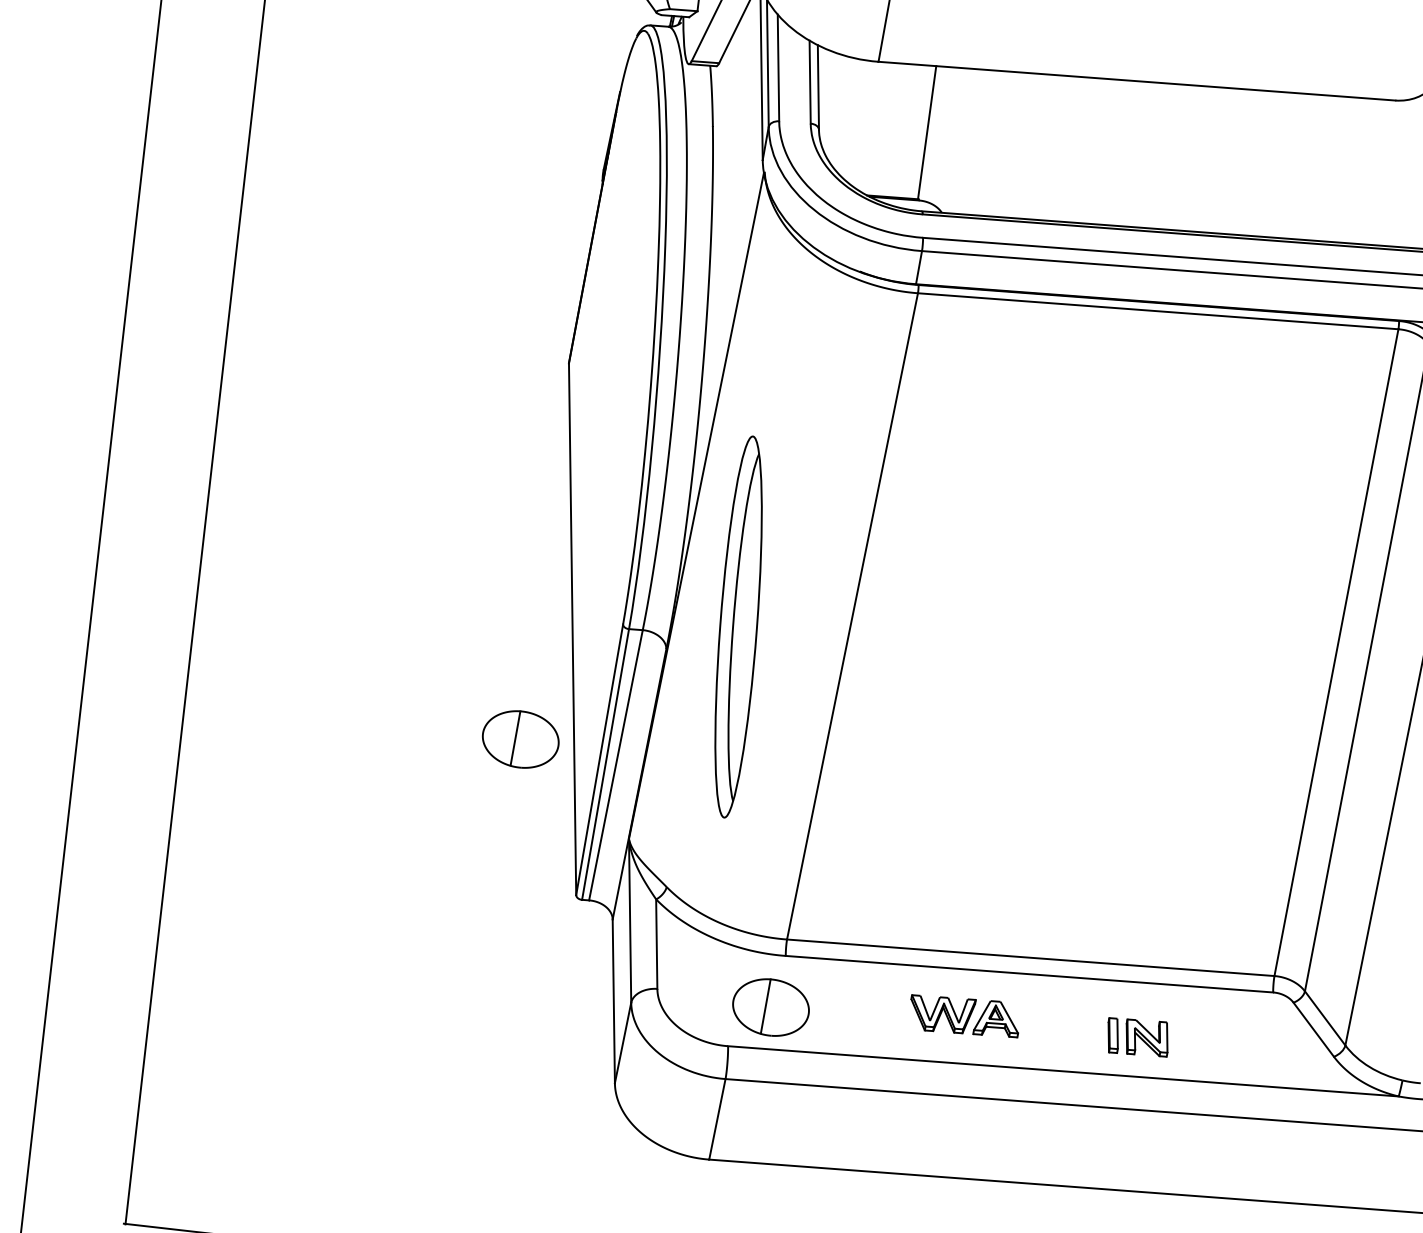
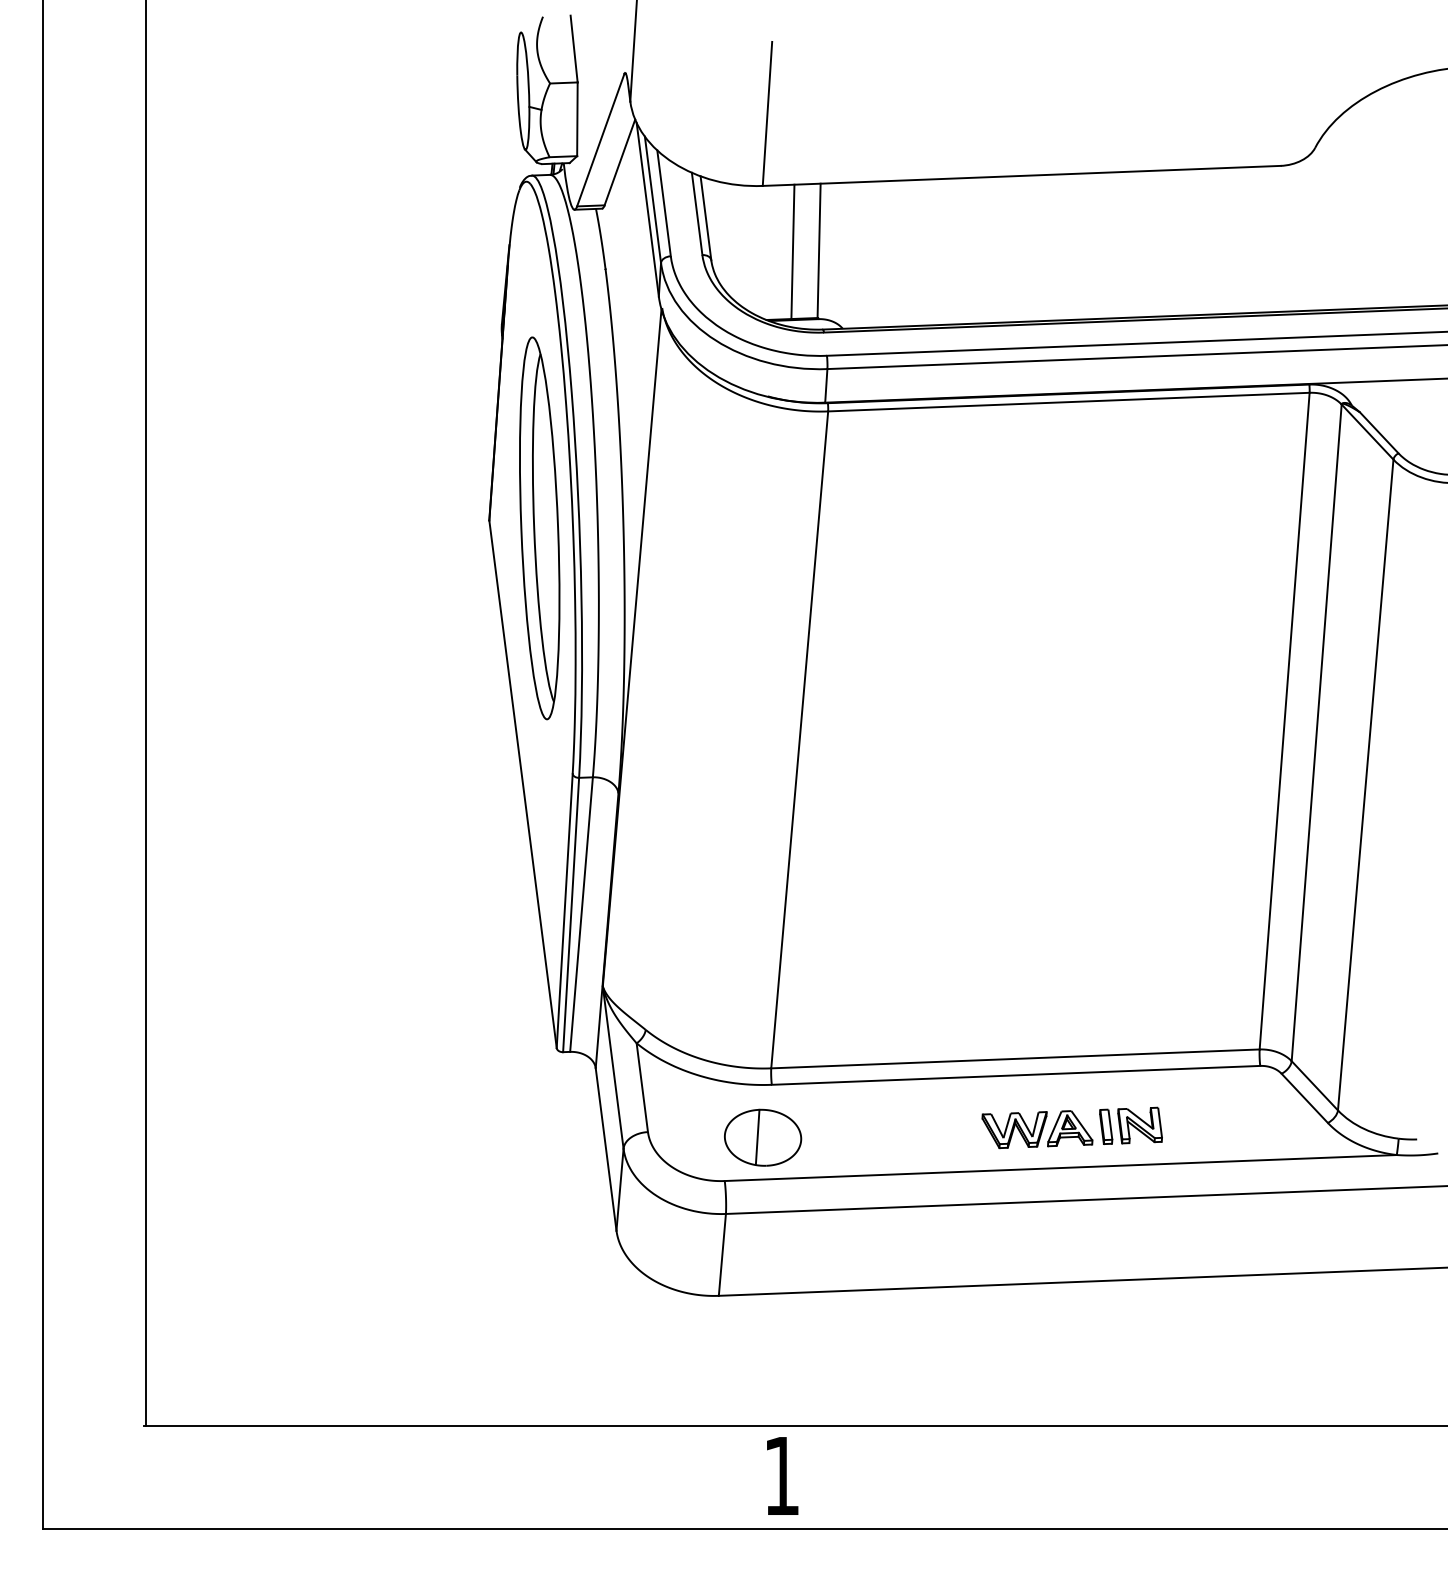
line: (900, 130) -> (792, 251), added
part: (738, 627) -> (539, 528), moved
part: (521, 739) -> (484, 899), removed
part: (964, 1016) -> (1037, 1129), moved

